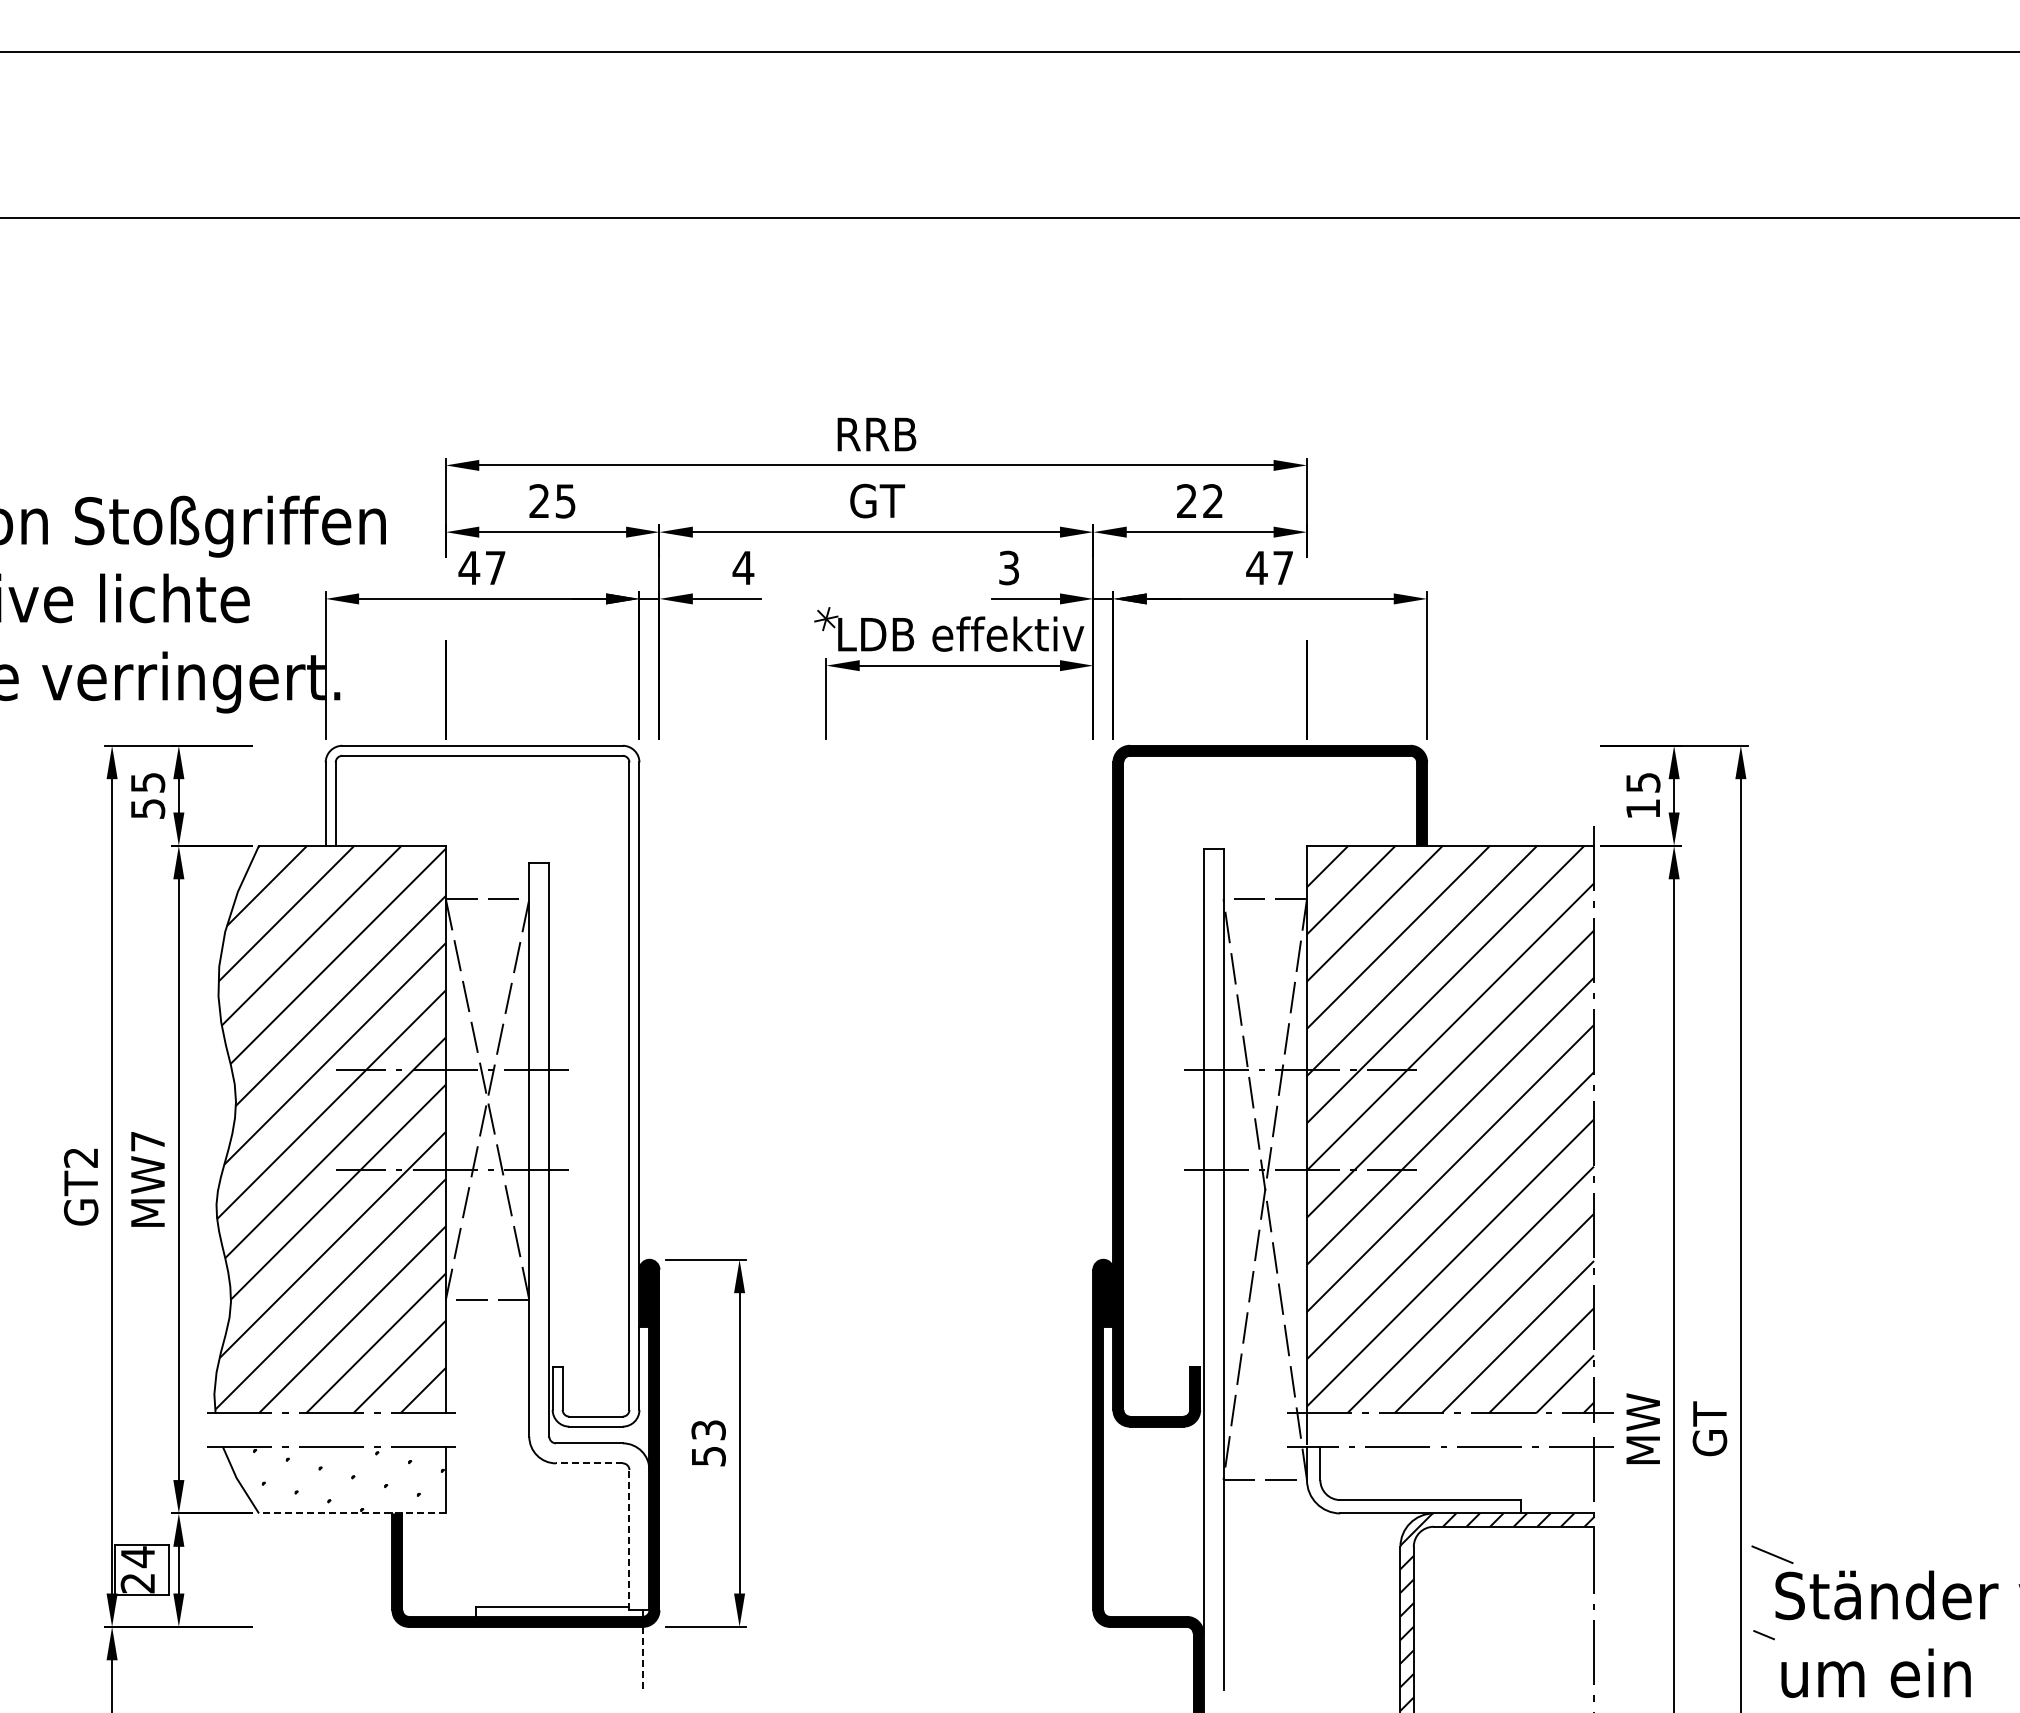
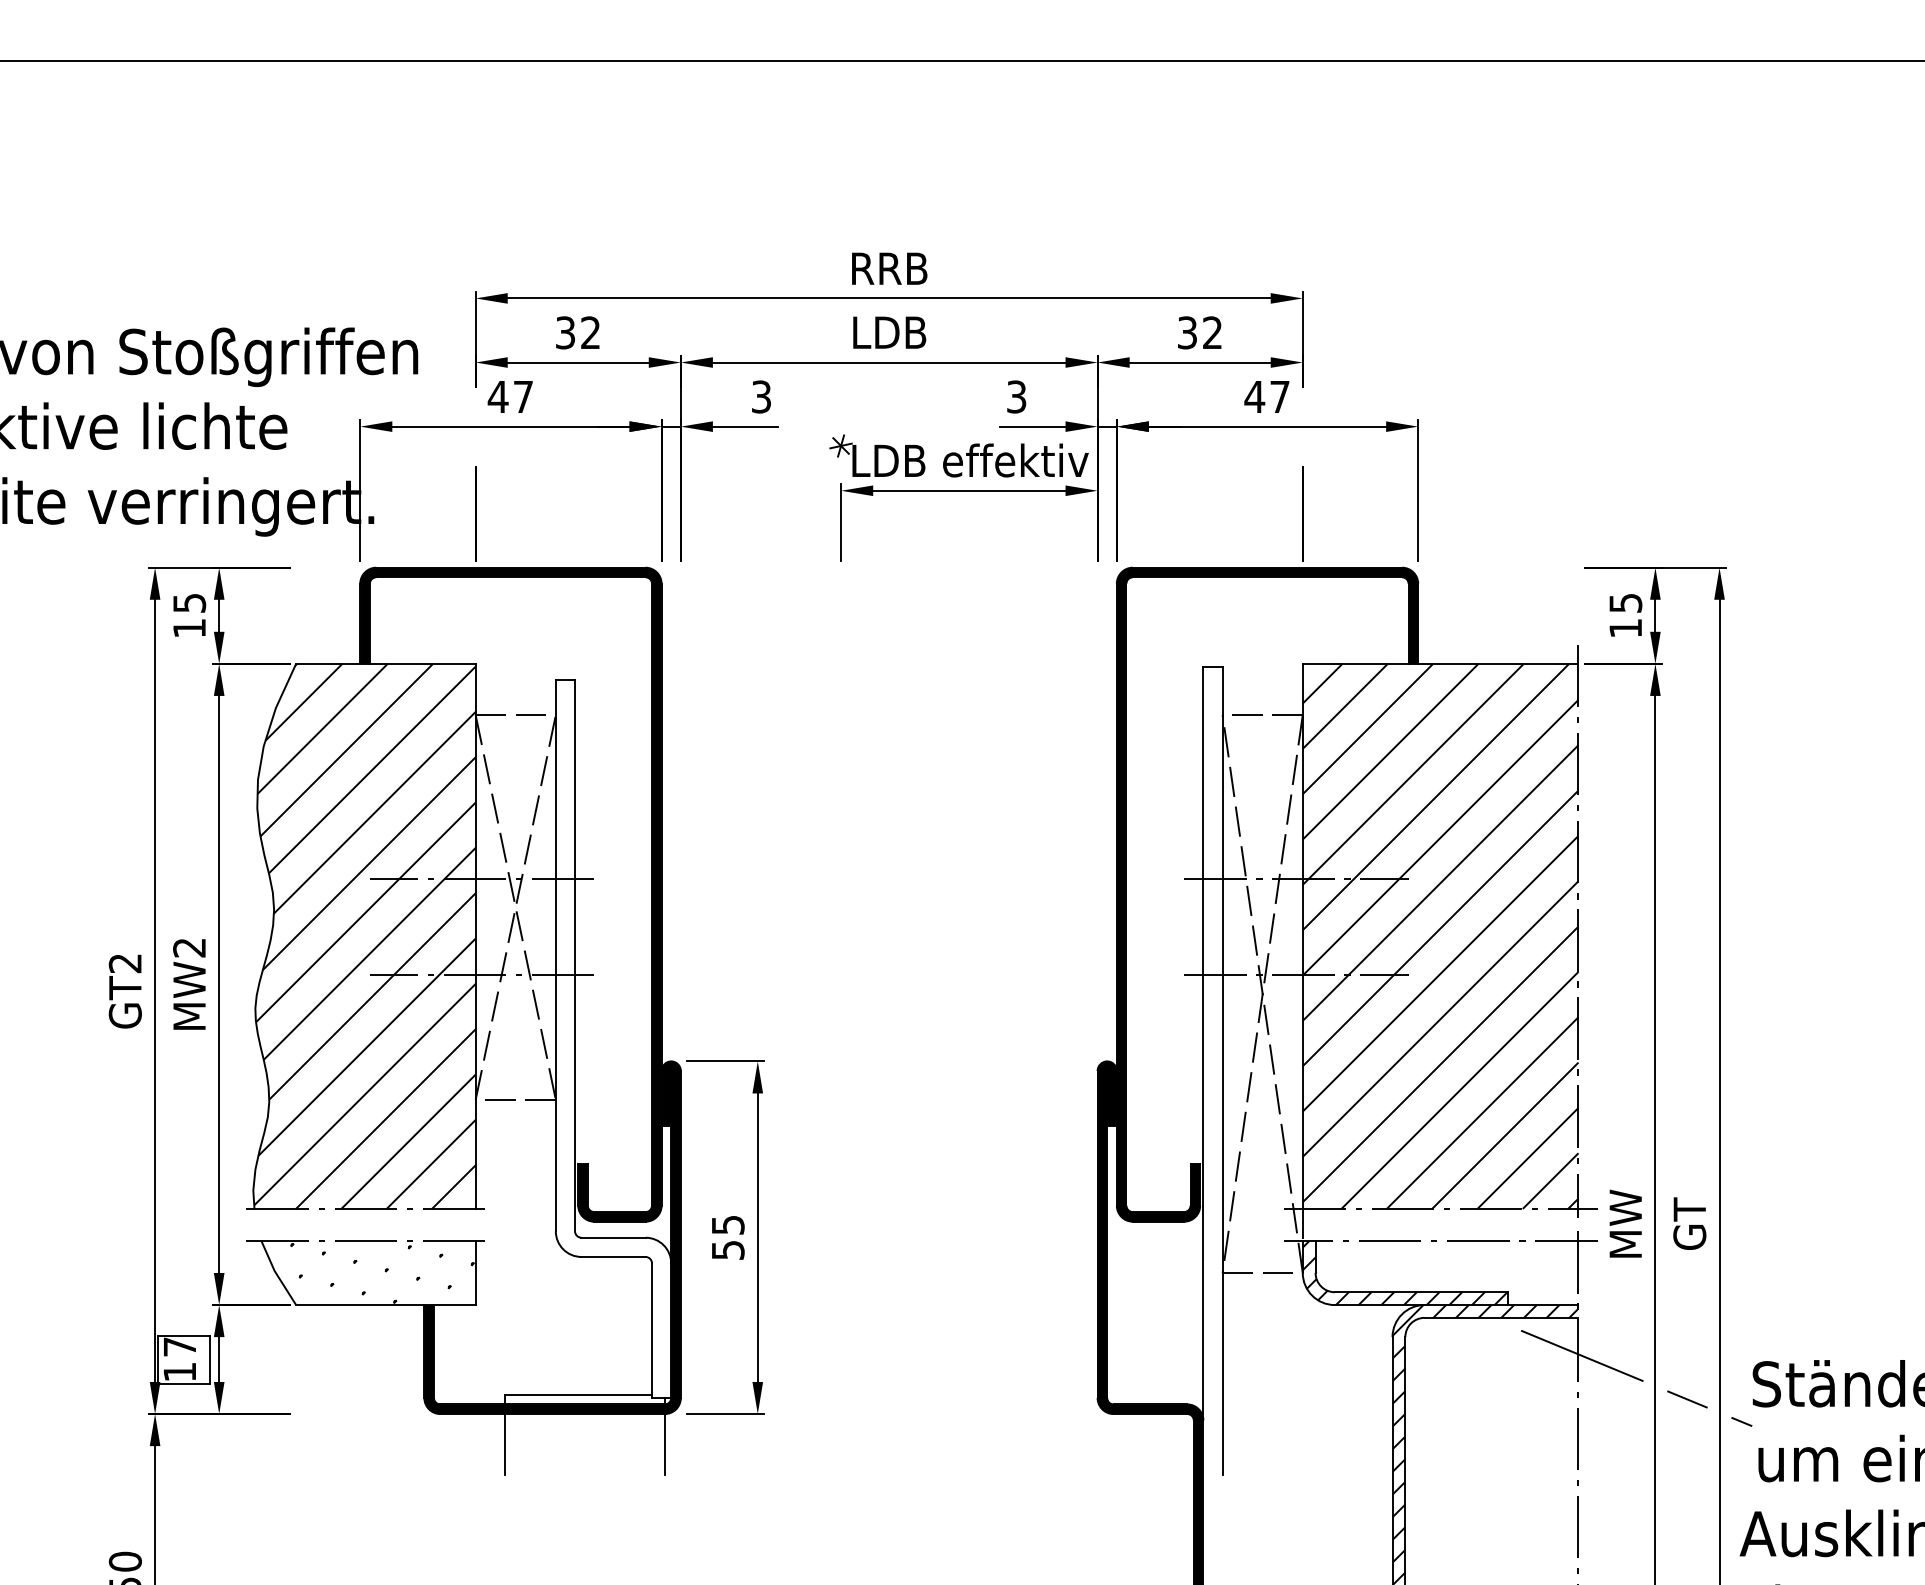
text: (876, 500) -> (889, 332), GT -> LDB
text: (552, 501) -> (578, 333), 25 -> 32
text: (1186, 501) -> (1187, 333), 22 -> 32
text: (743, 567) -> (761, 396), 4 -> 3
text: (148, 808) -> (190, 627), 55 -> 15
fill: (482, 1085) -> (510, 894), added
text: (147, 1141) -> (189, 947), MW7 -> MW2
text: (708, 1429) -> (727, 1224), 53 -> 55
line: (588, 1463) -> (612, 1257), dashed -> solid
hatch: (1413, 1479) -> (1405, 1272), added
line: (351, 1513) -> (385, 1305), dashed -> solid
line: (629, 1539) -> (652, 1330), dashed -> solid
line: (1772, 1554) -> (1687, 1399), moved
line: (1597, 1566) -> (1581, 1356), added
text: (137, 1569) -> (179, 1358), 24 -> 17
line: (475, 1658) -> (504, 1444), added
line: (642, 1658) -> (664, 1444), dashed -> solid

